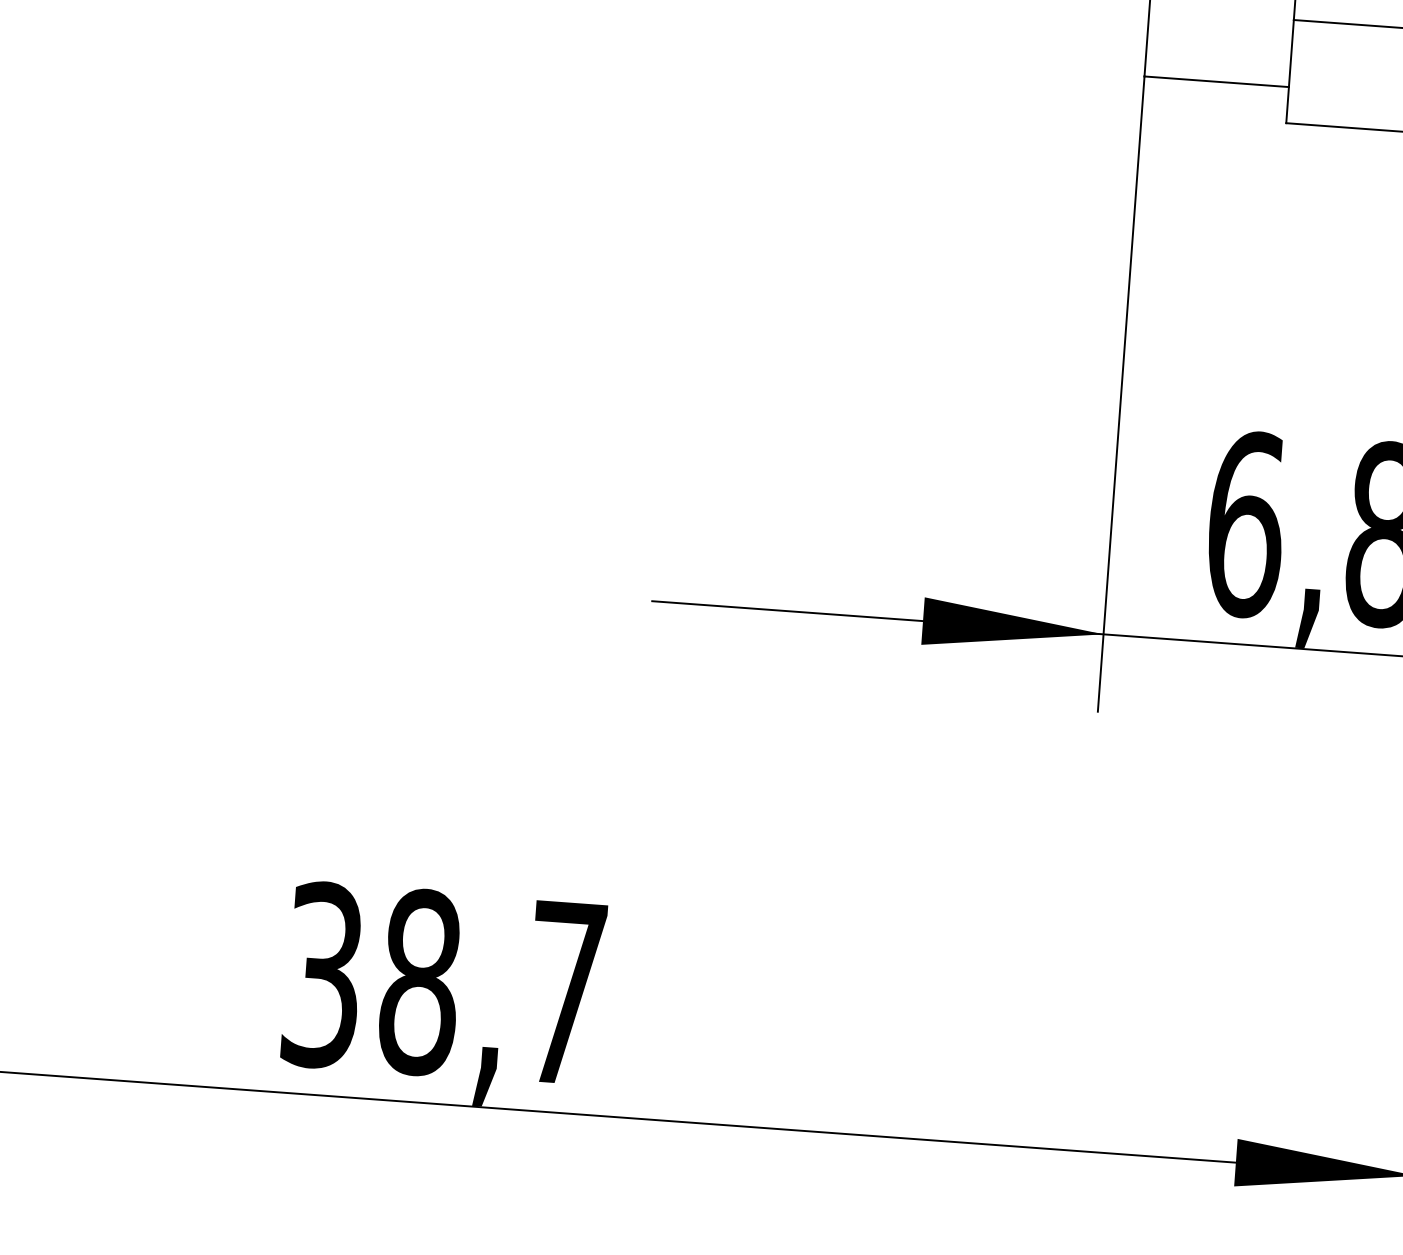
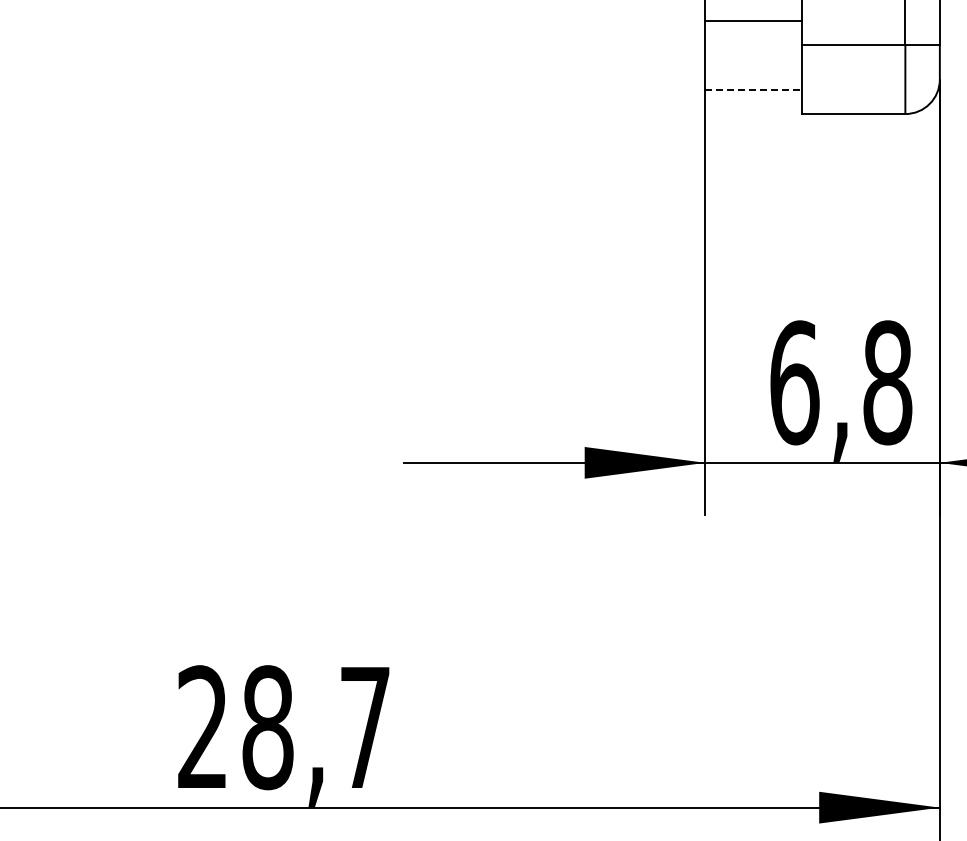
line: (1218, 81) -> (754, 89), solid -> dashed
text: (322, 974) -> (202, 727), 38,7 -> 28,7

